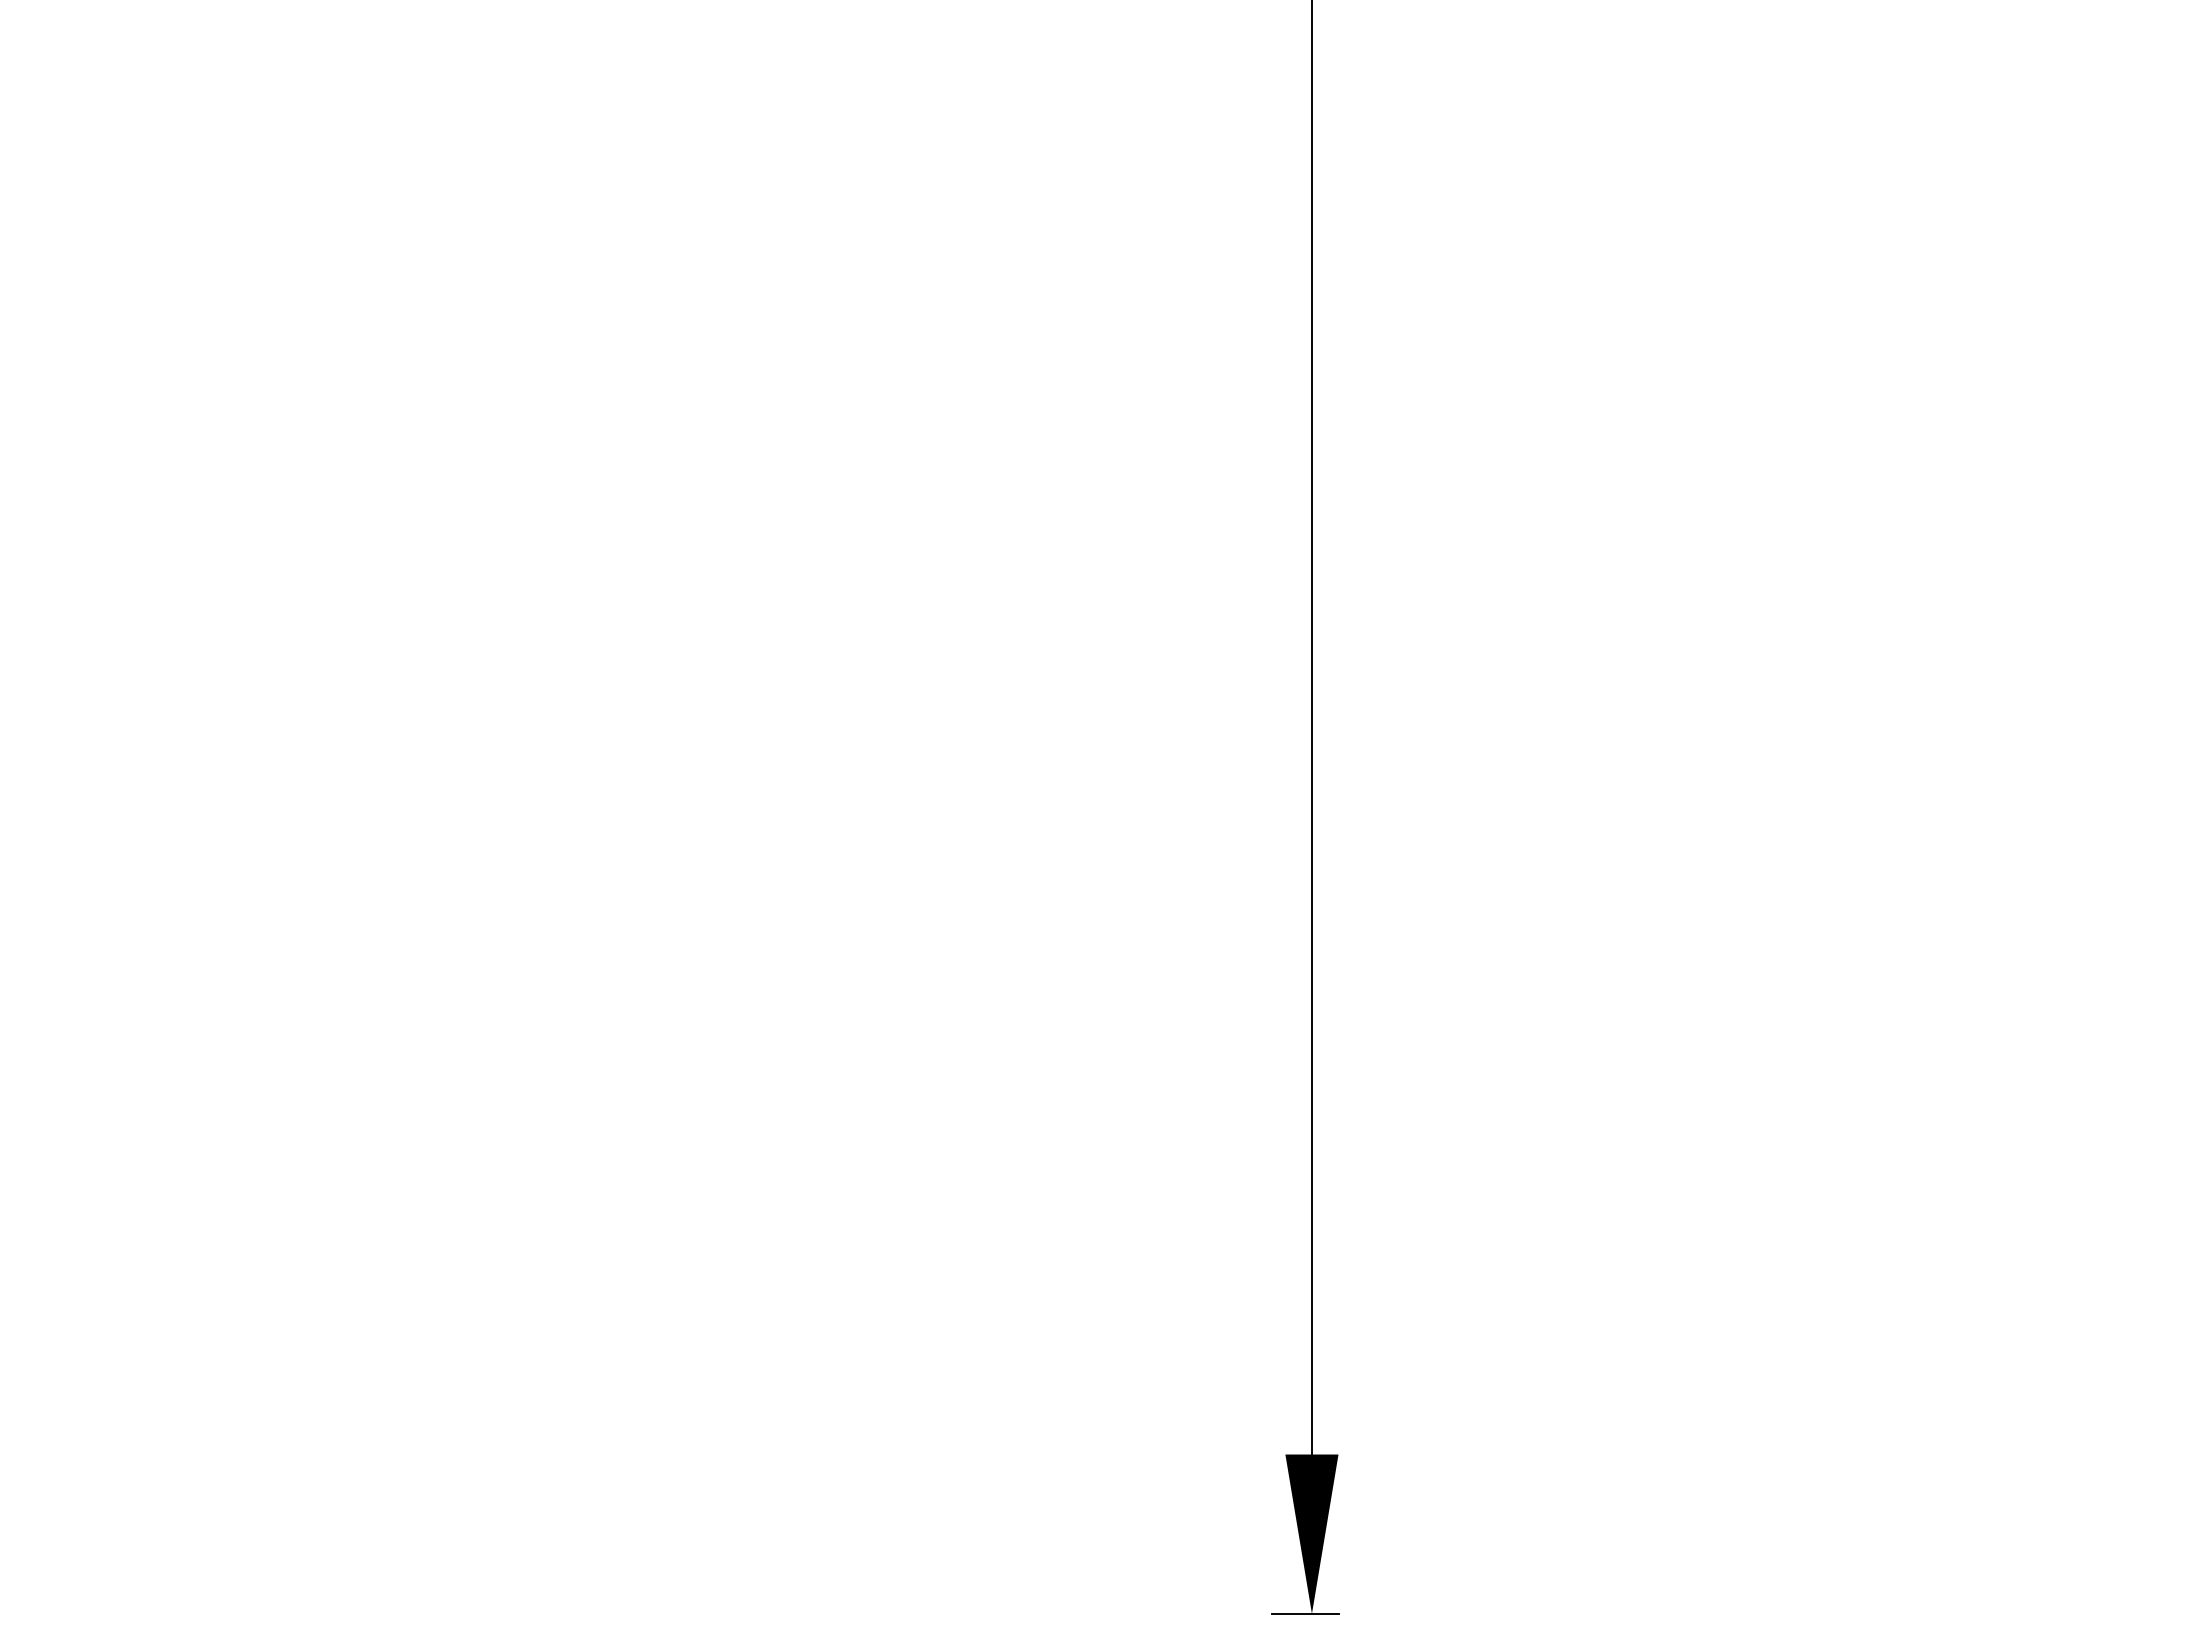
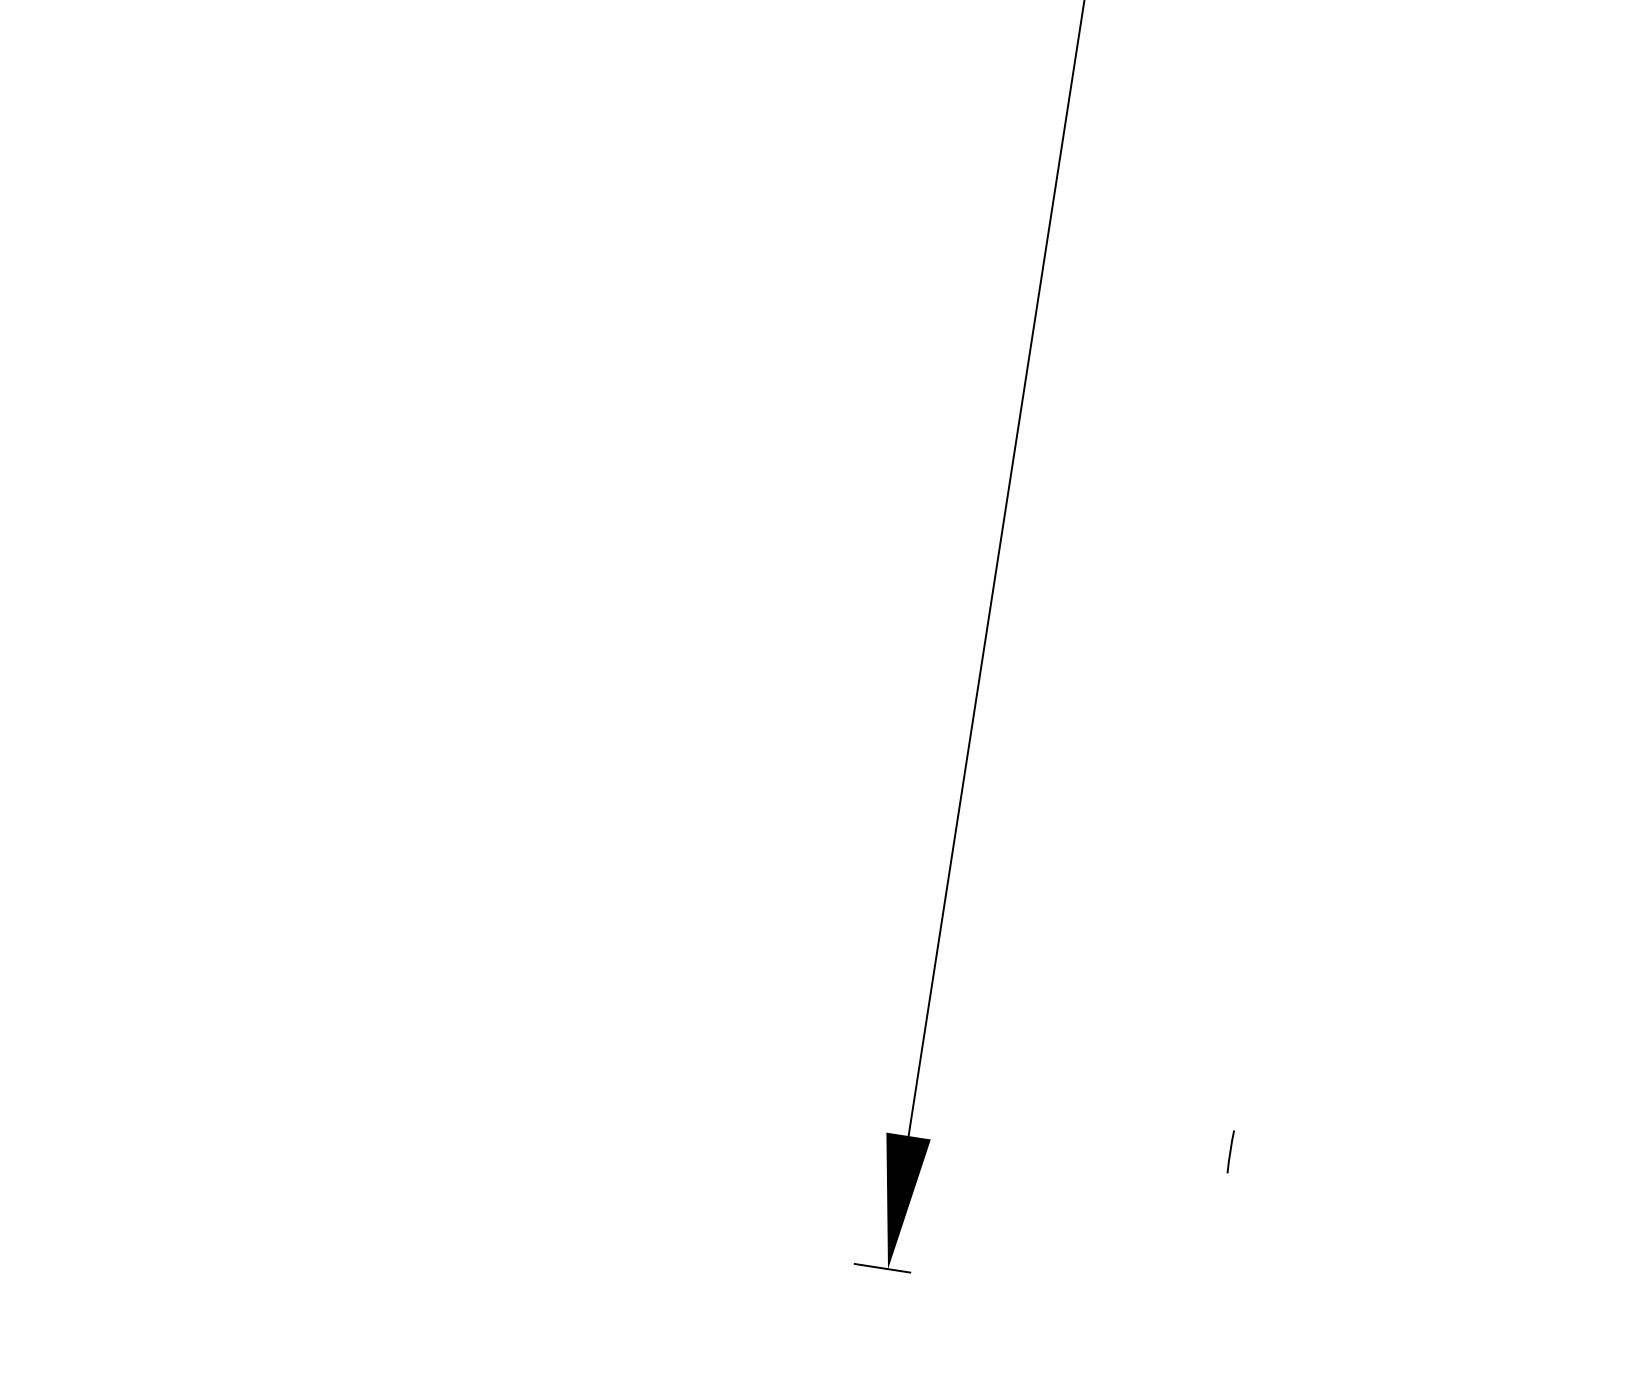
line: (1691, 1414) -> (1230, 1151), added

